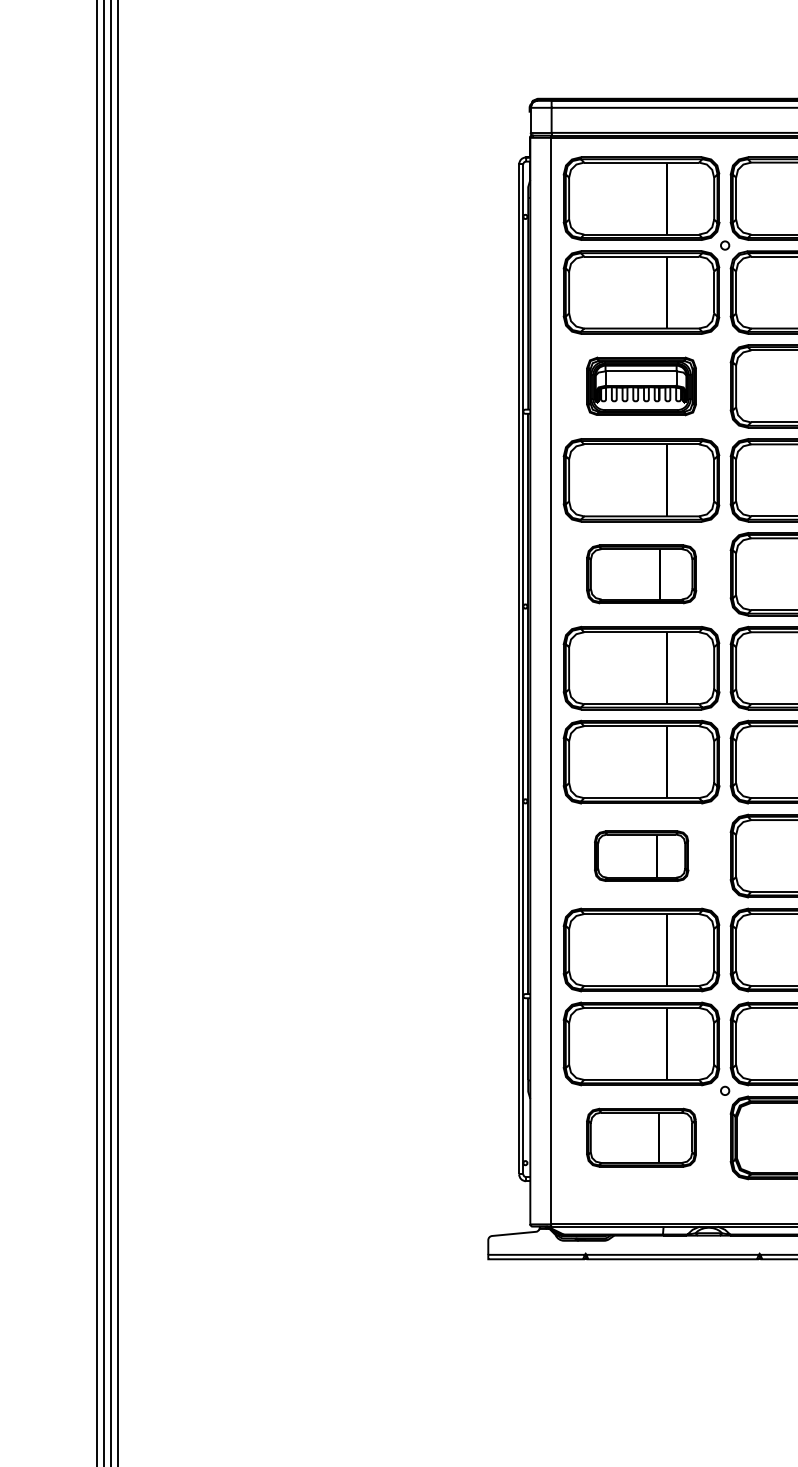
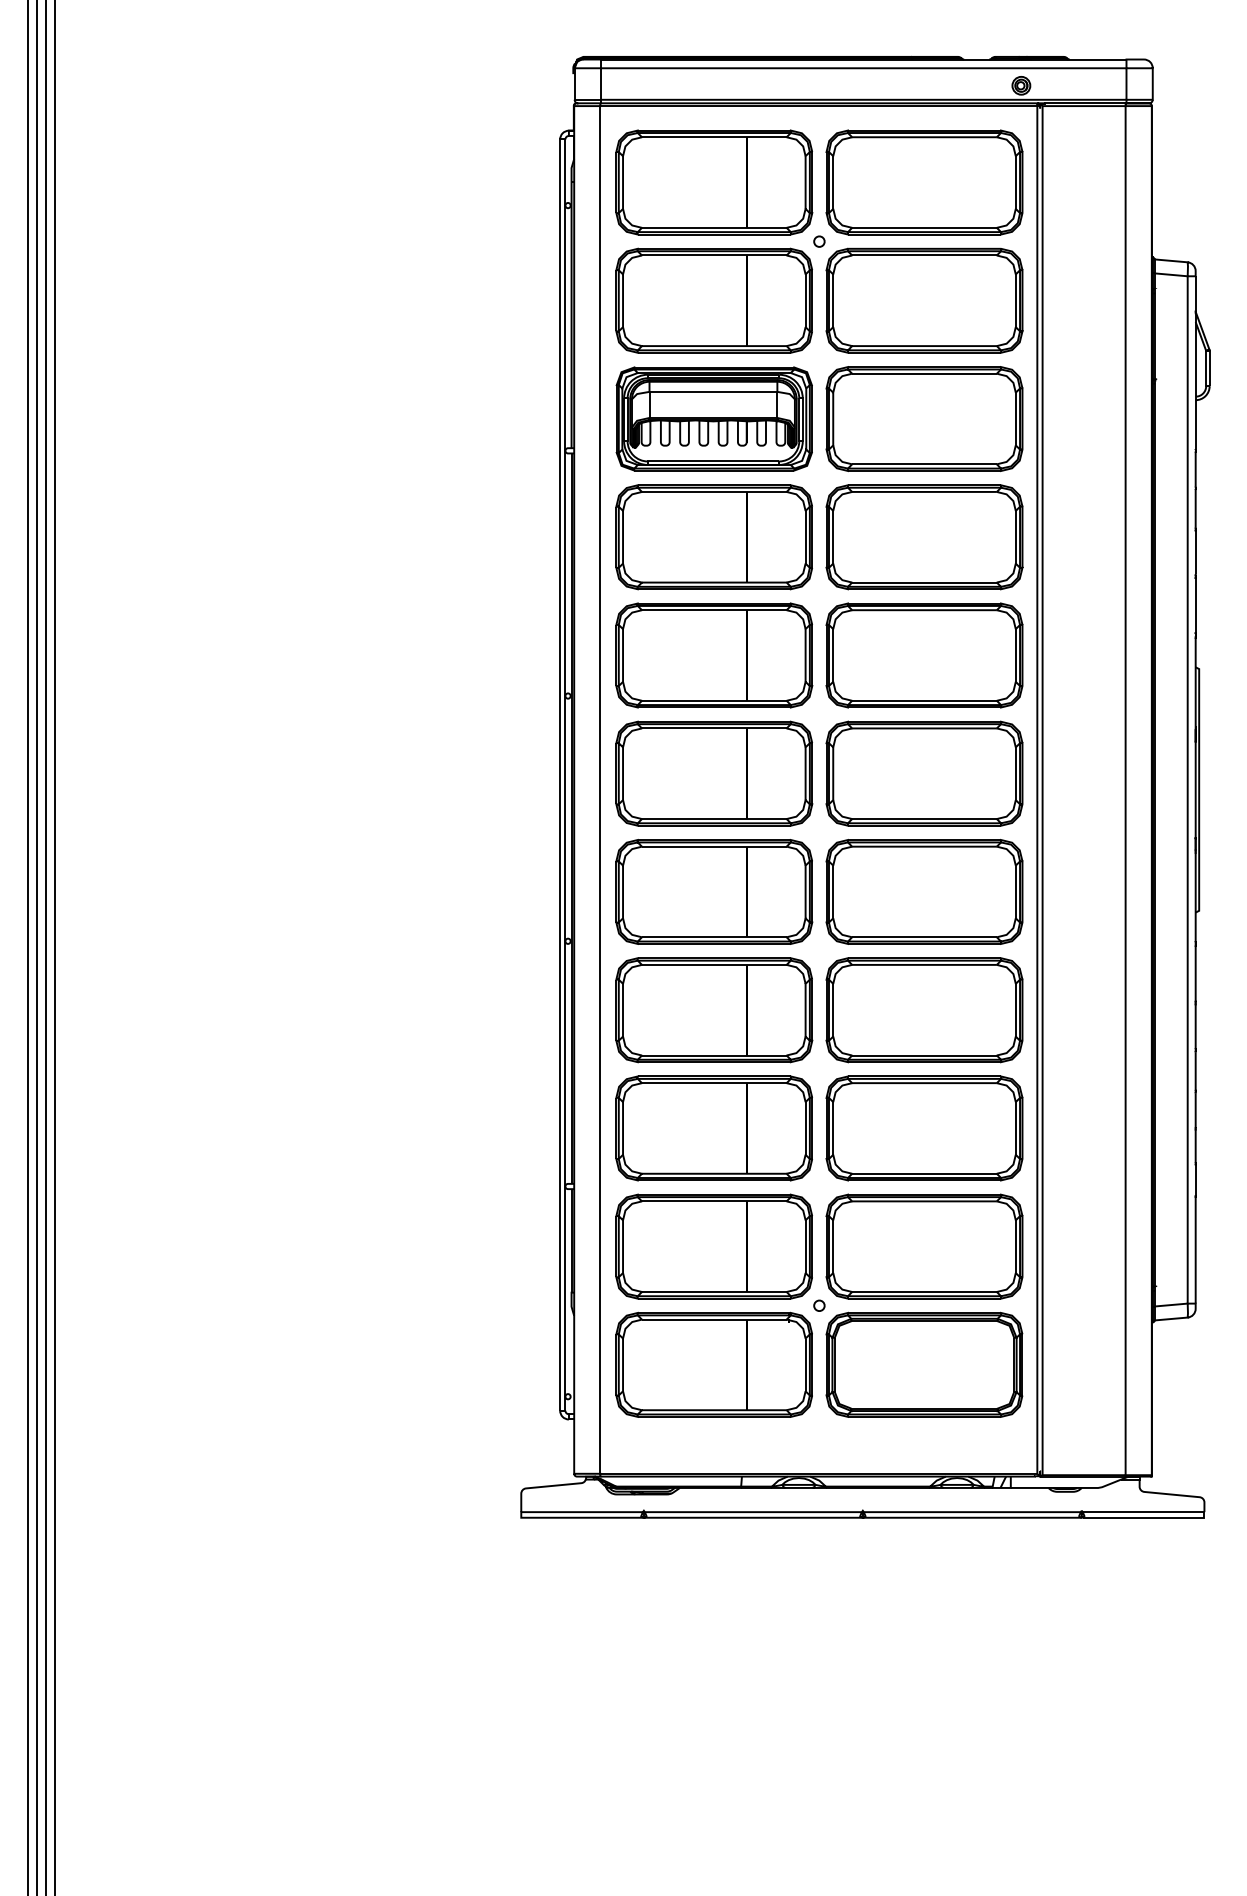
part: (640, 386) -> (713, 418), size x1.43
part: (641, 574) -> (714, 655), size x1.43
part: (641, 856) -> (714, 1010), size x1.67
part: (640, 1137) -> (713, 1364), size x1.43

